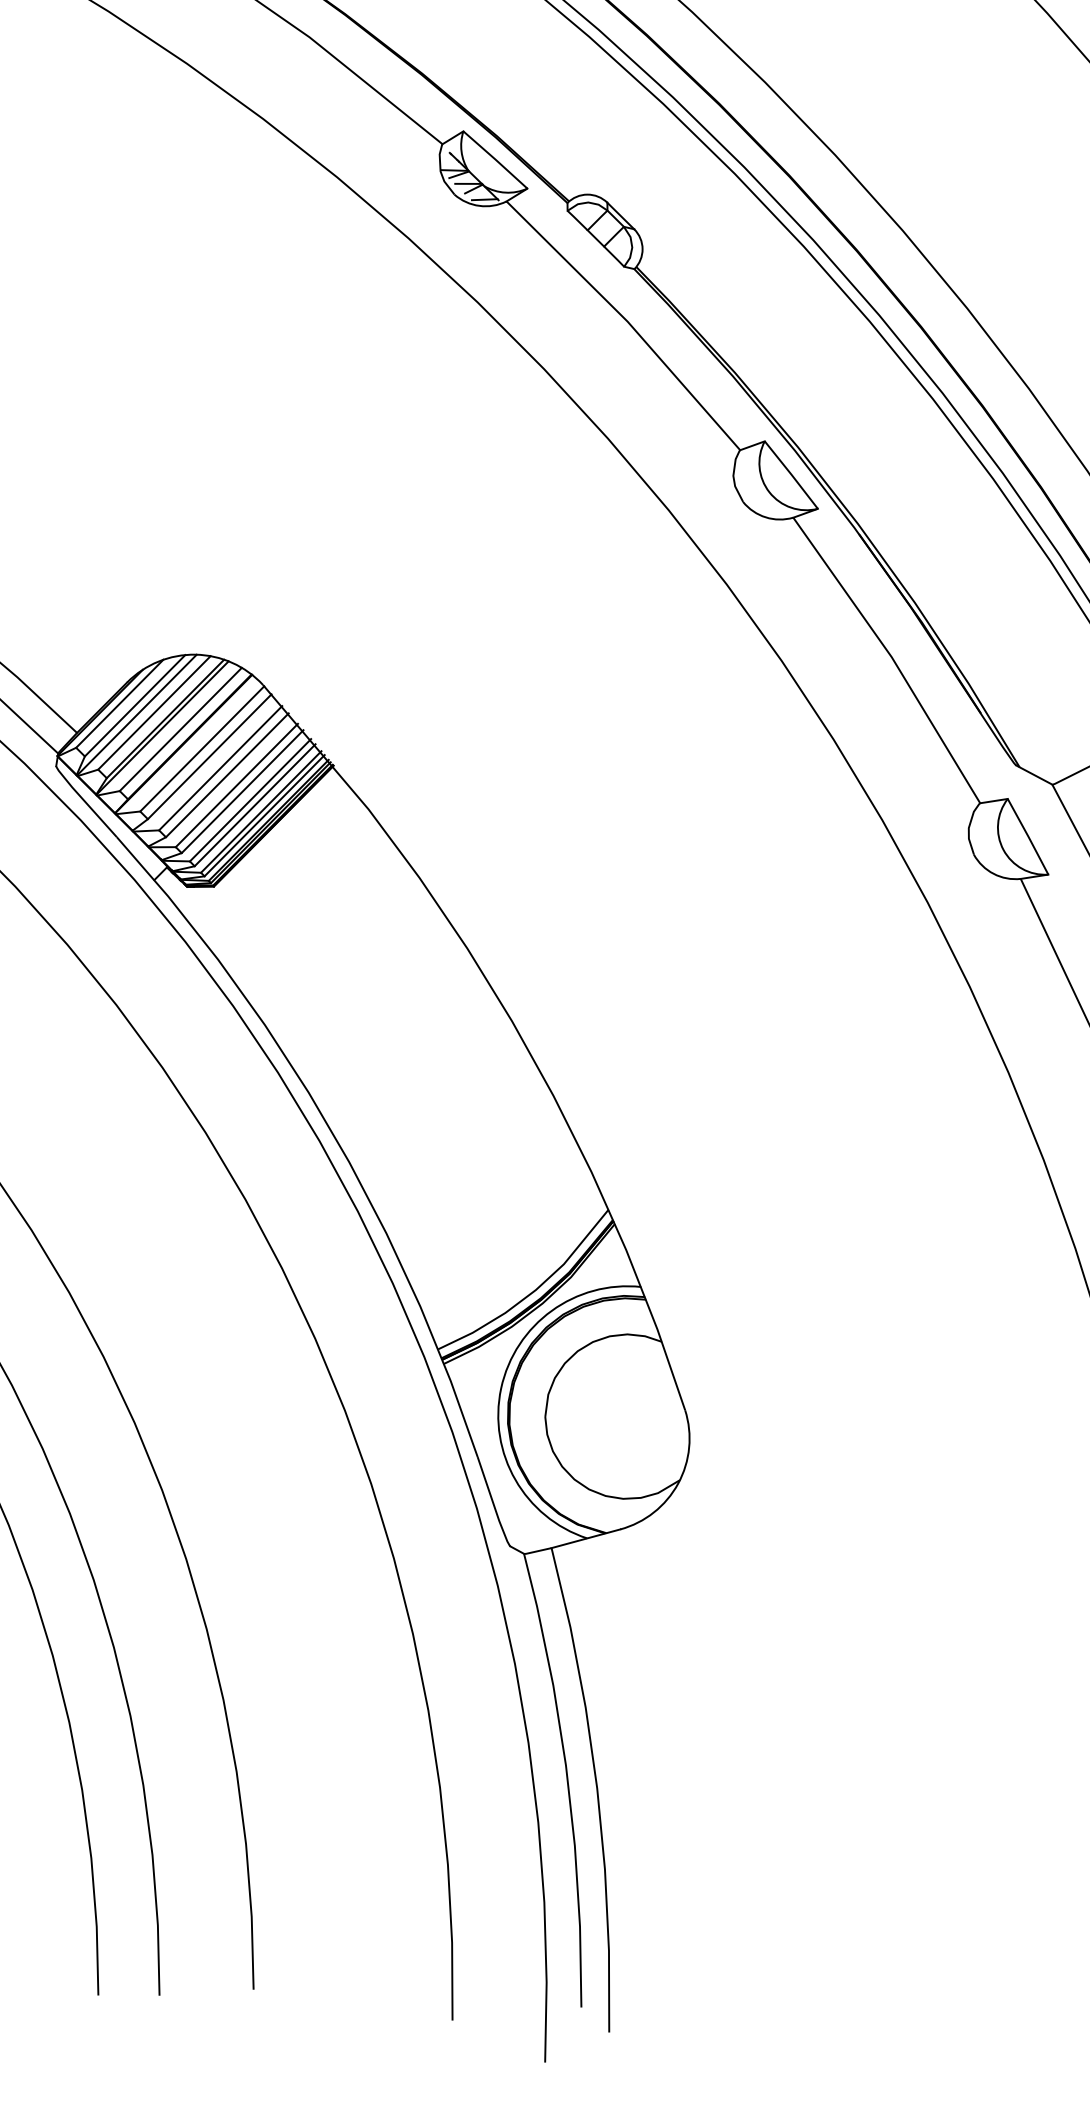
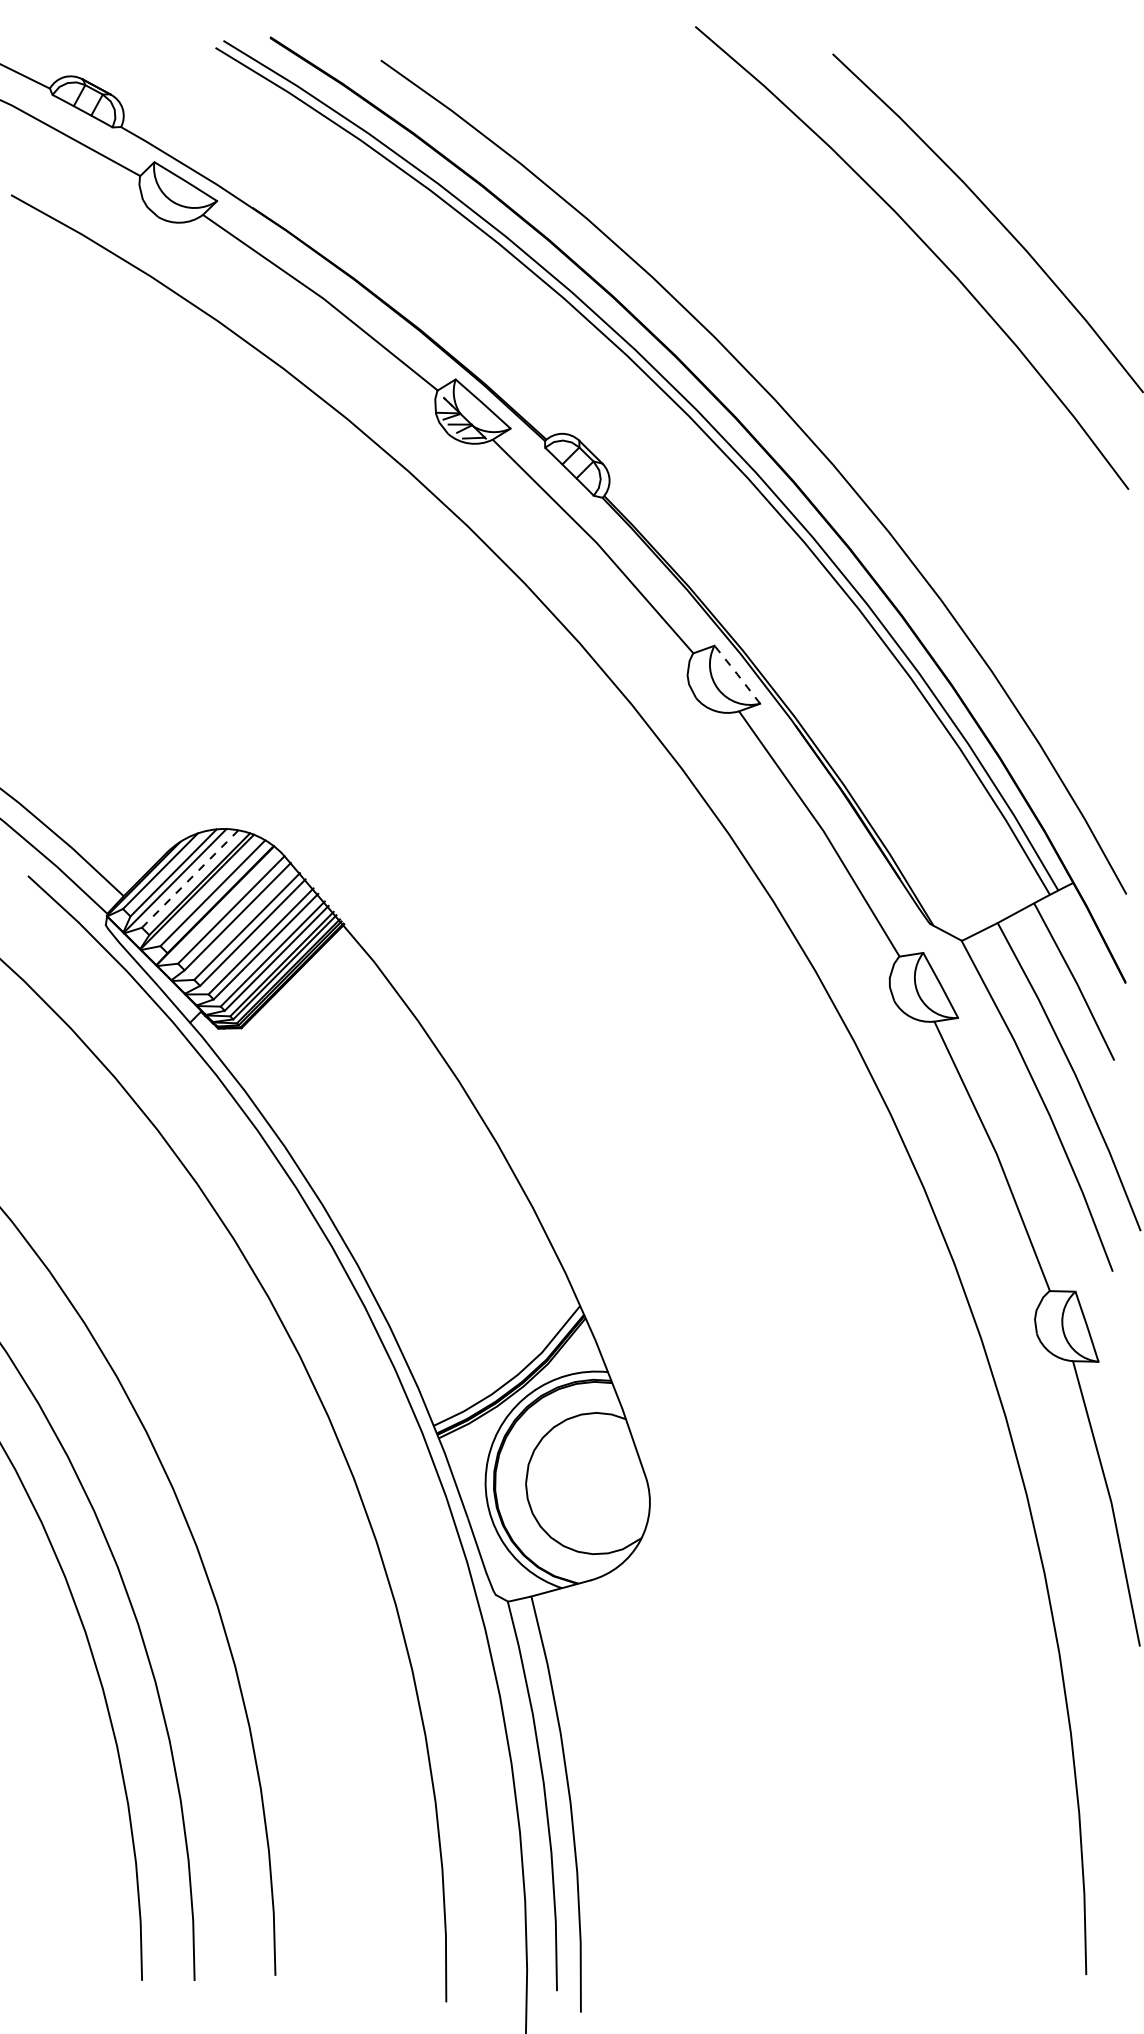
line: (791, 474) -> (737, 674), solid -> dashed
line: (154, 713) -> (190, 879), solid -> dashed

